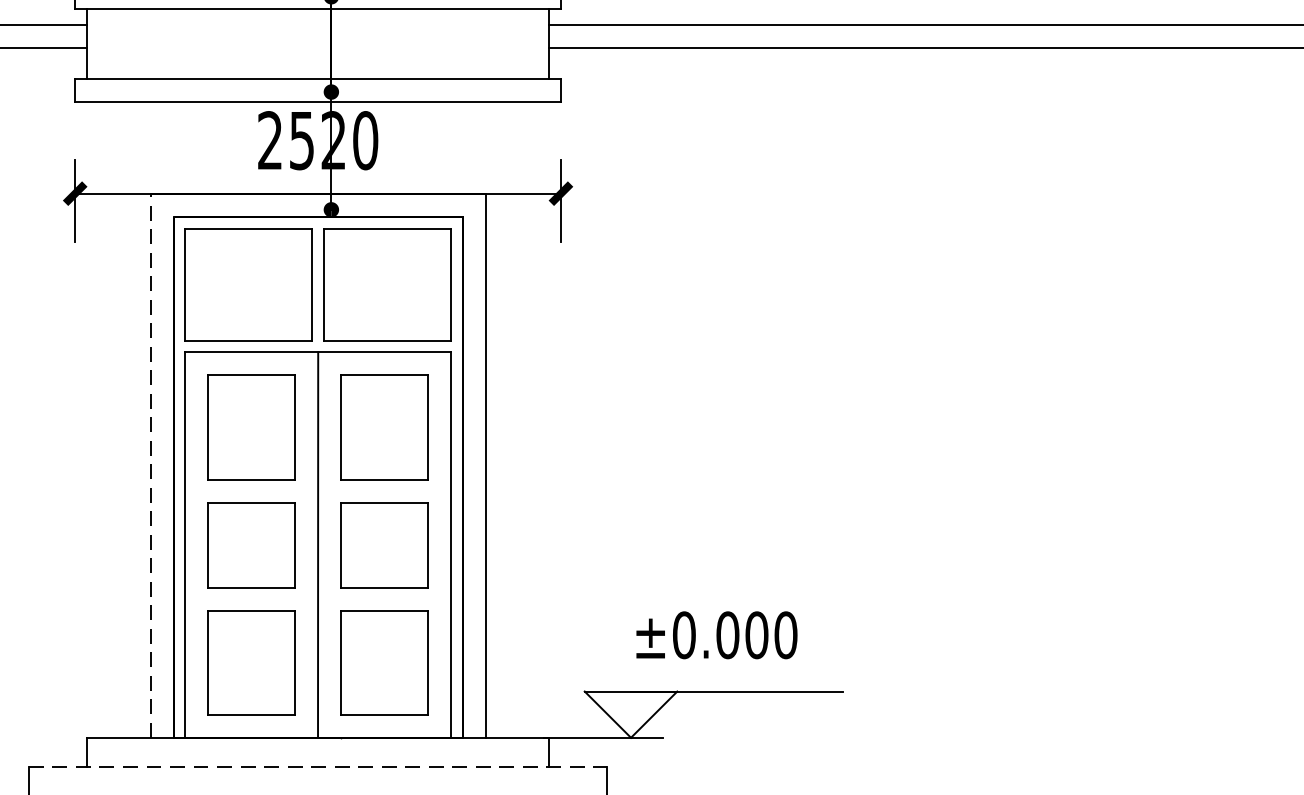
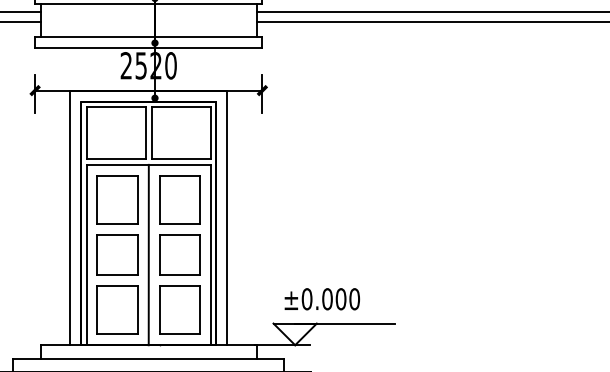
line: (150, 464) -> (70, 217), dashed -> solid
text: (715, 635) -> (321, 299), moved
line: (319, 766) -> (149, 358), dashed -> solid

